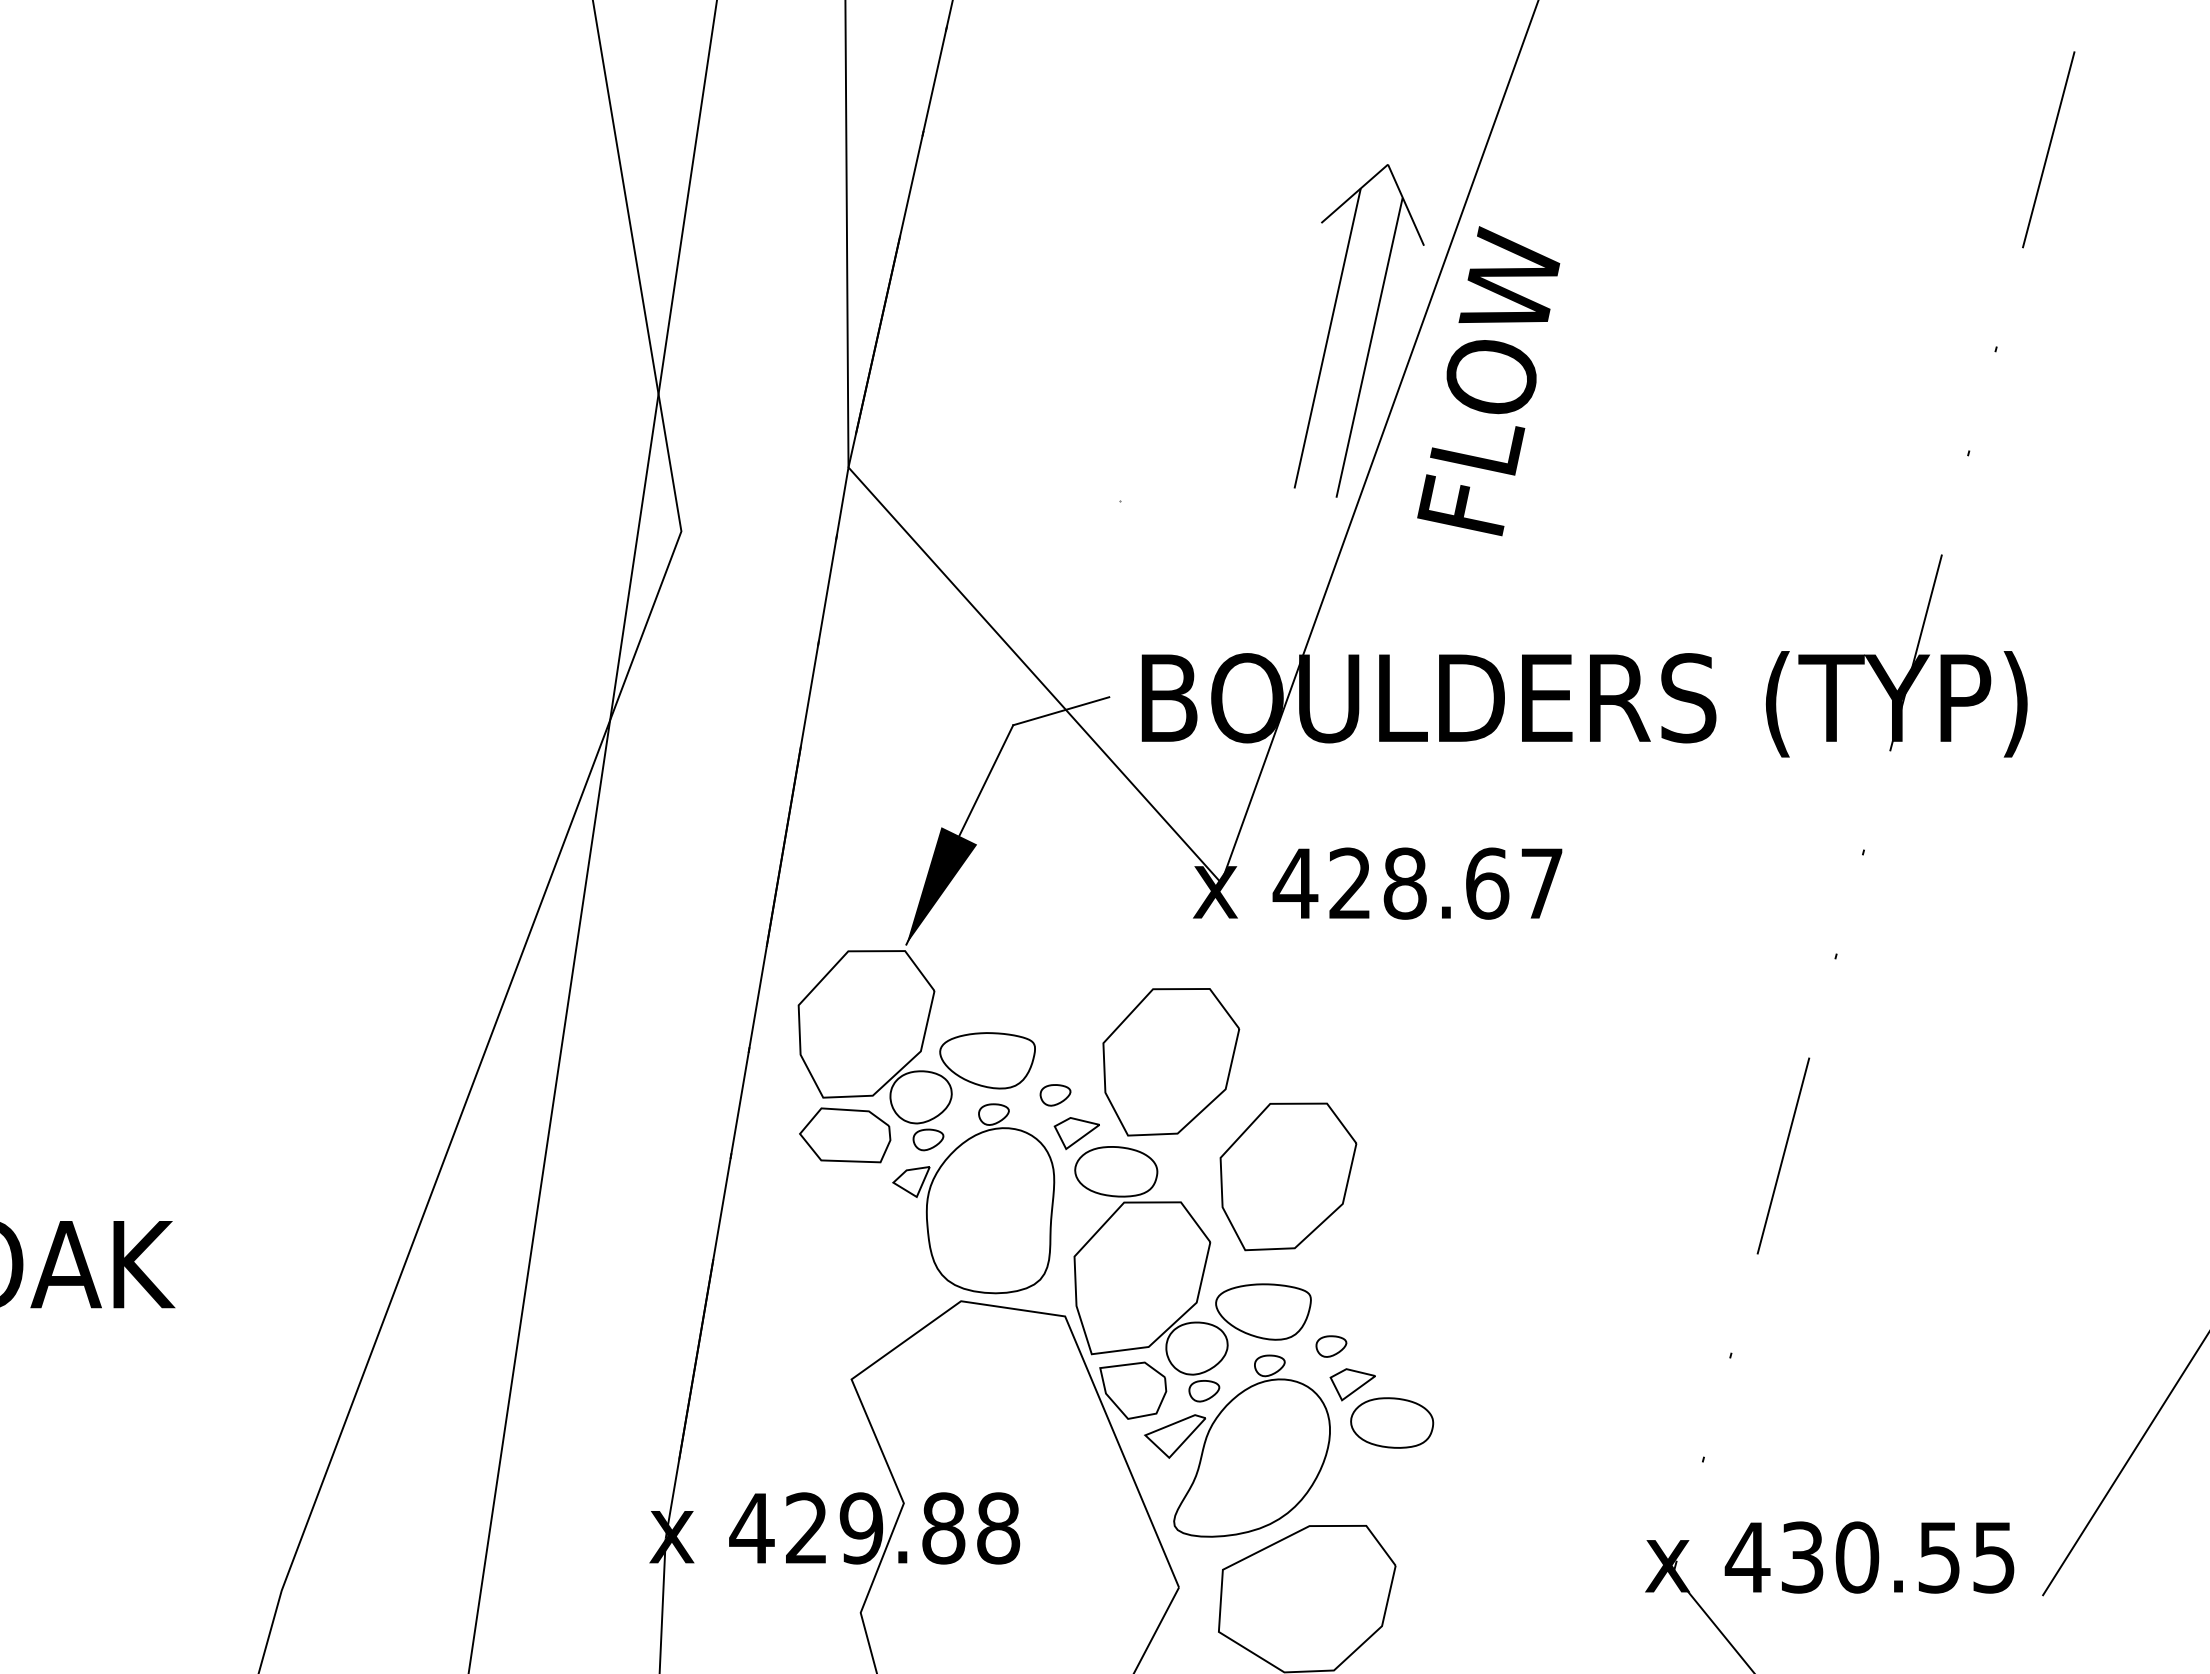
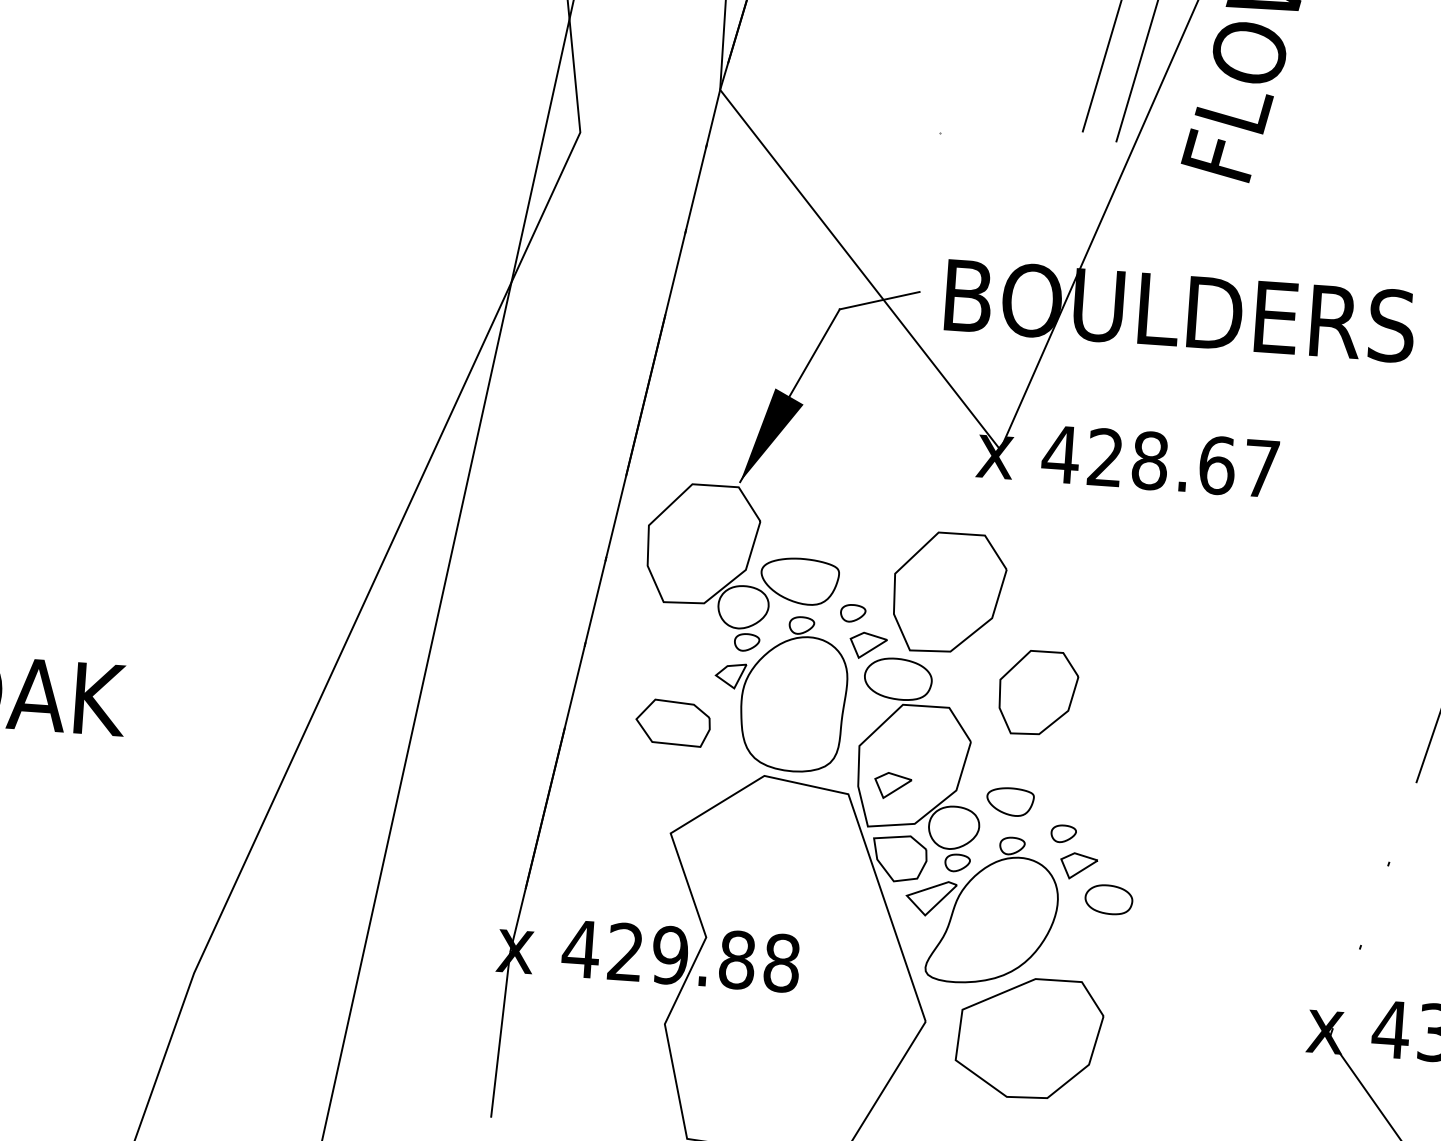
part: (845, 1135) -> (673, 723), moved
part: (1288, 1176) -> (1038, 692), size x0.7
part: (1118, 1302) -> (892, 785), added
part: (1263, 1311) -> (1010, 801), size x0.6
part: (1392, 1422) -> (1109, 899), size x0.7

